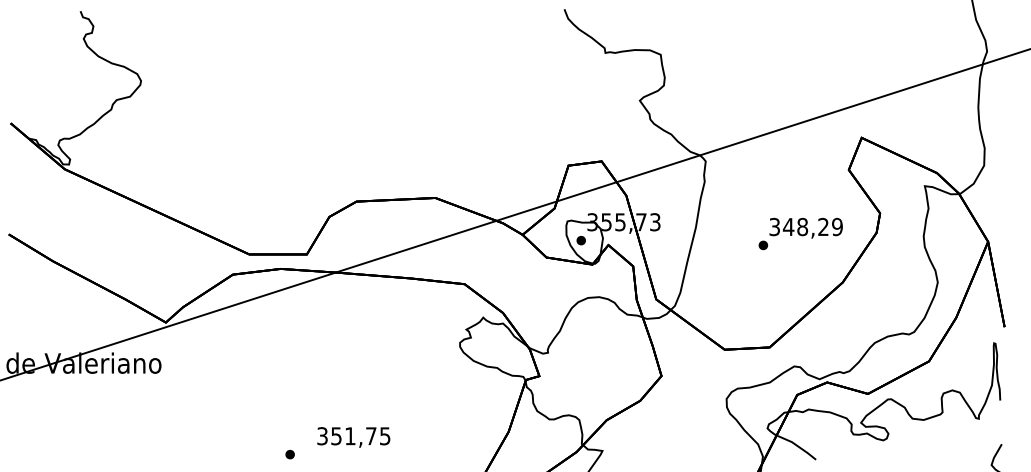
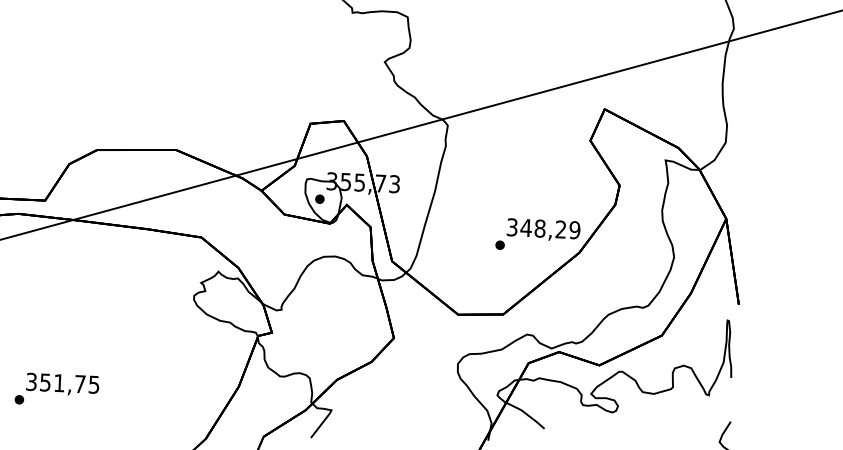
text: (800, 233) -> (537, 235), moved
text: (353, 437) -> (62, 384), moved

